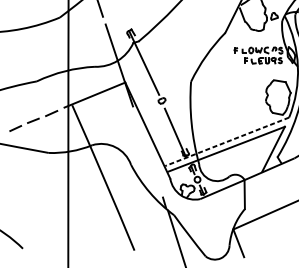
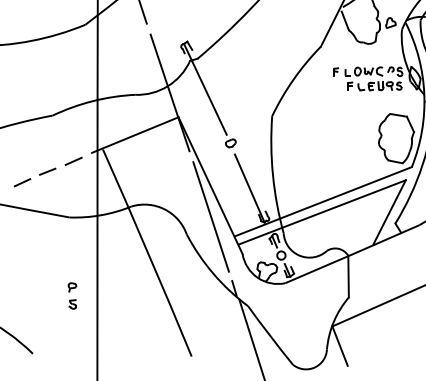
line: (227, 141) -> (323, 201), dashed -> solid
line: (147, 152) -> (210, 216), added
part: (50, 207) -> (72, 295), added

